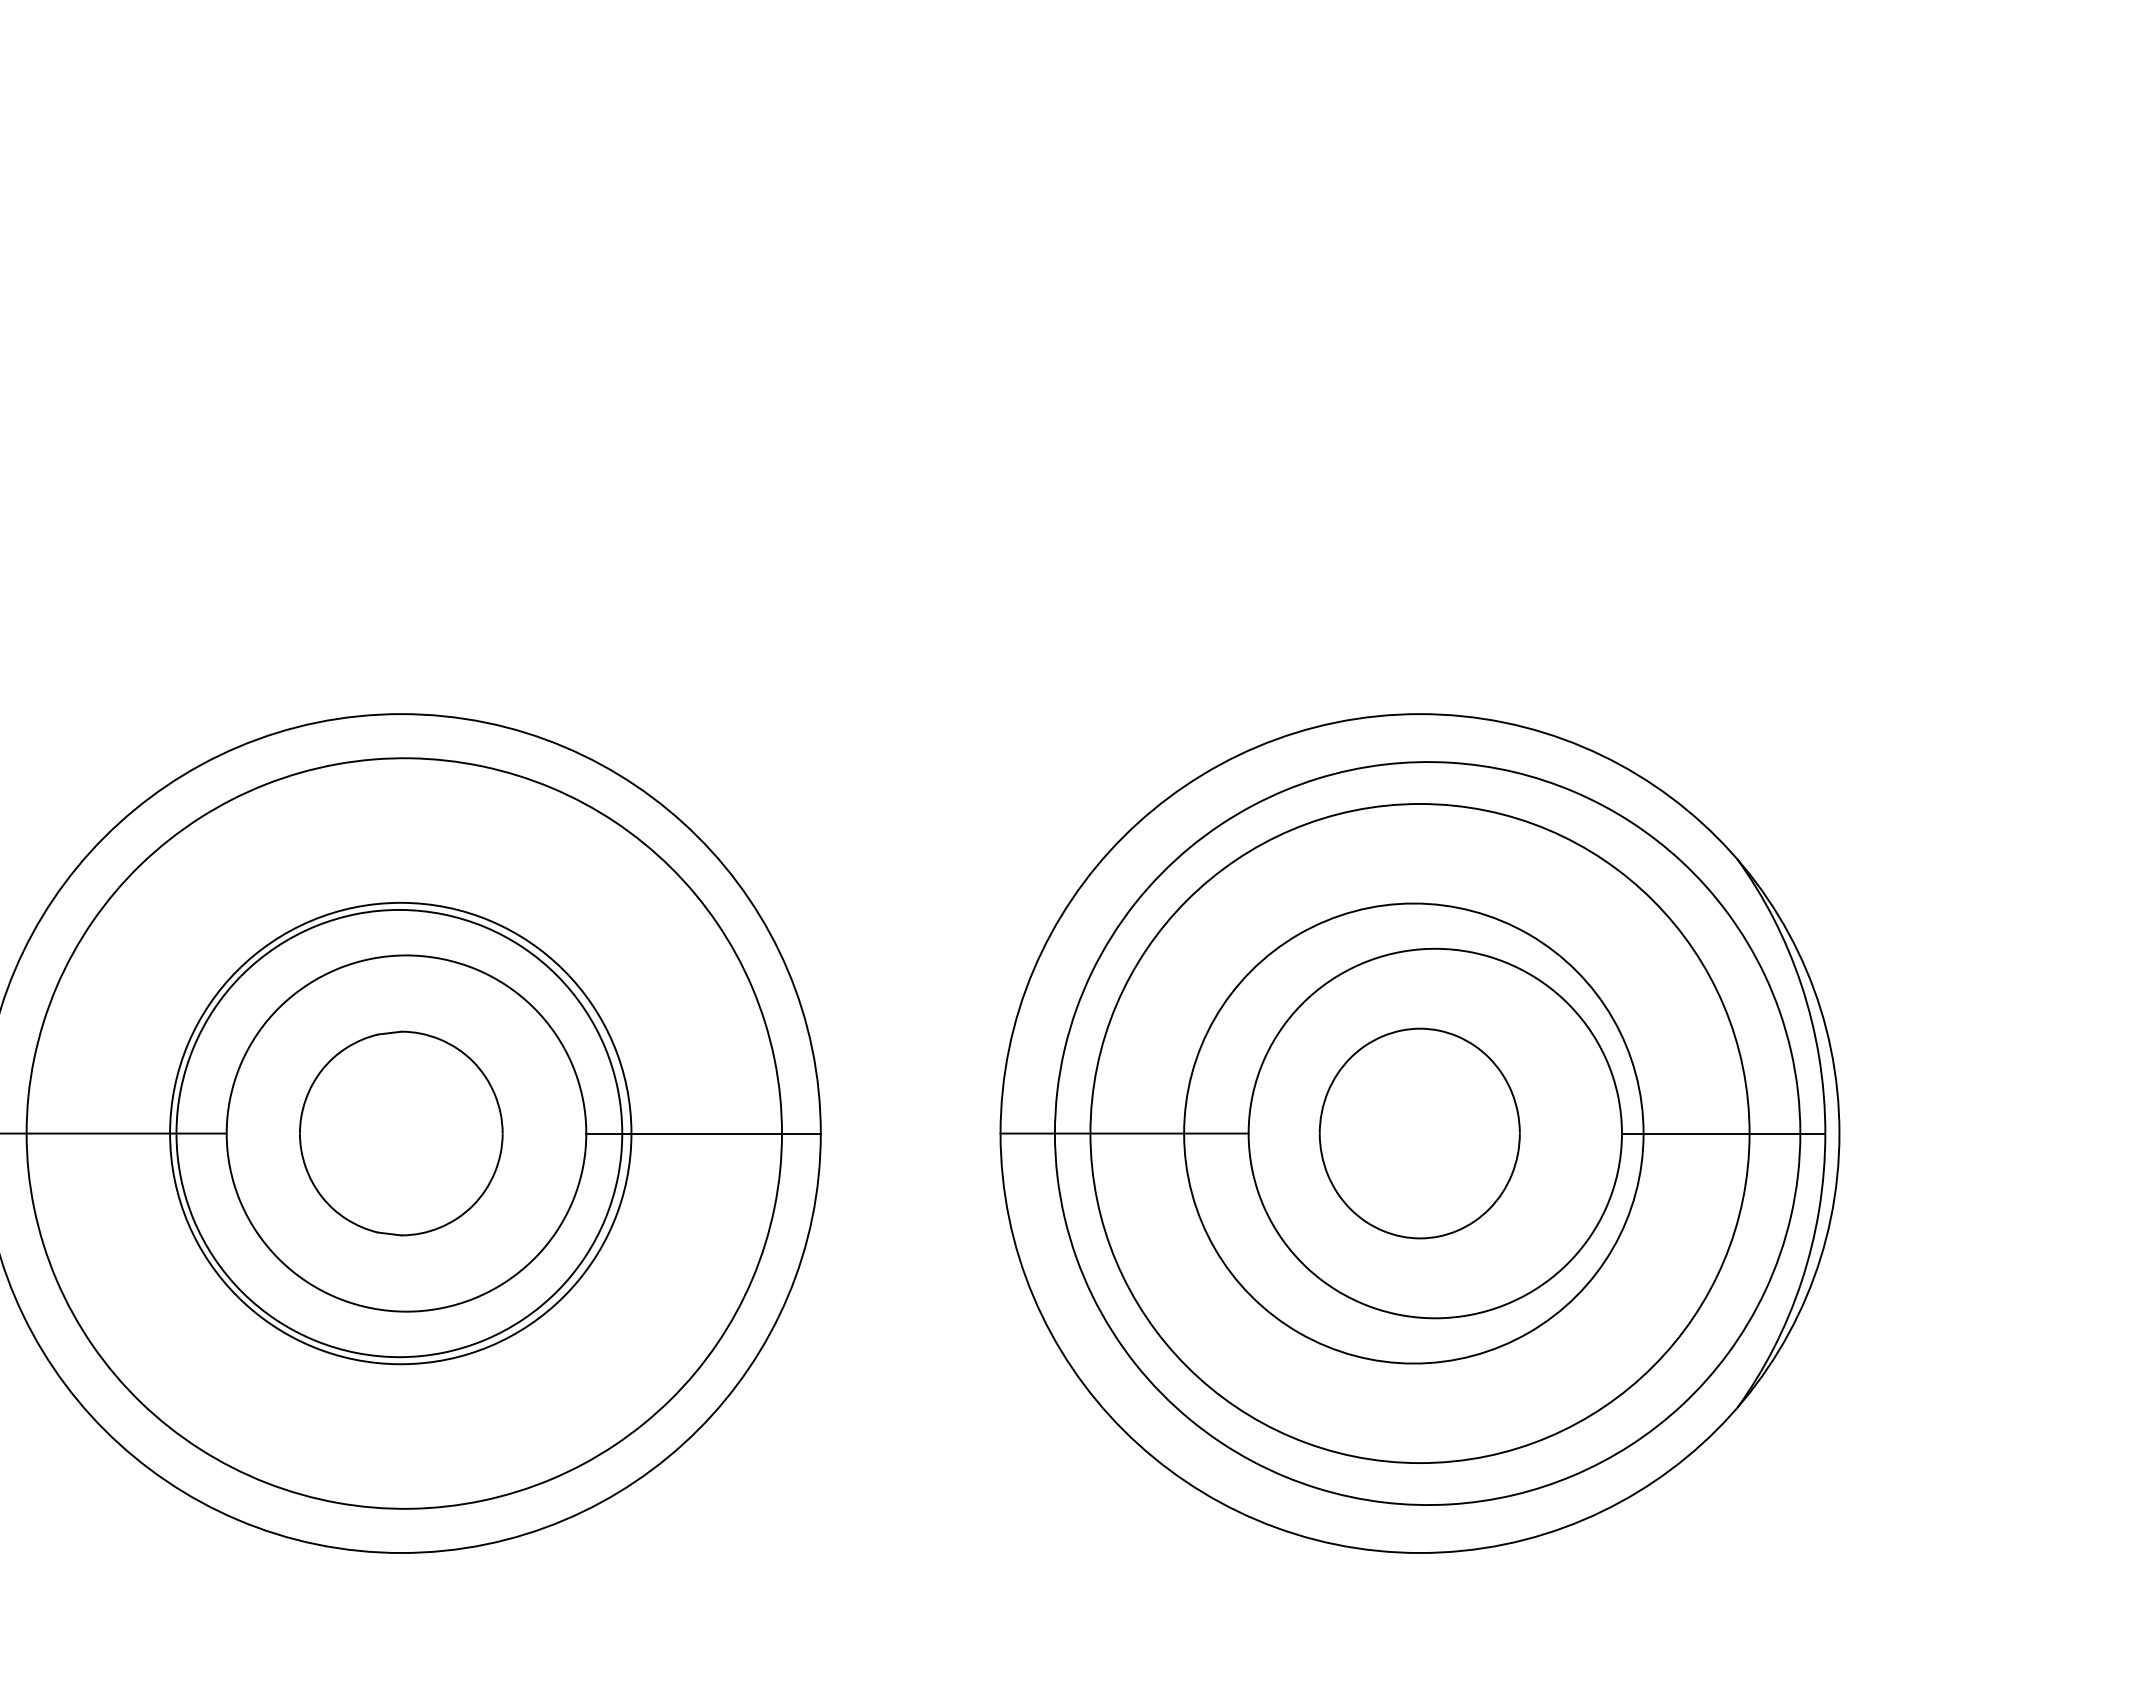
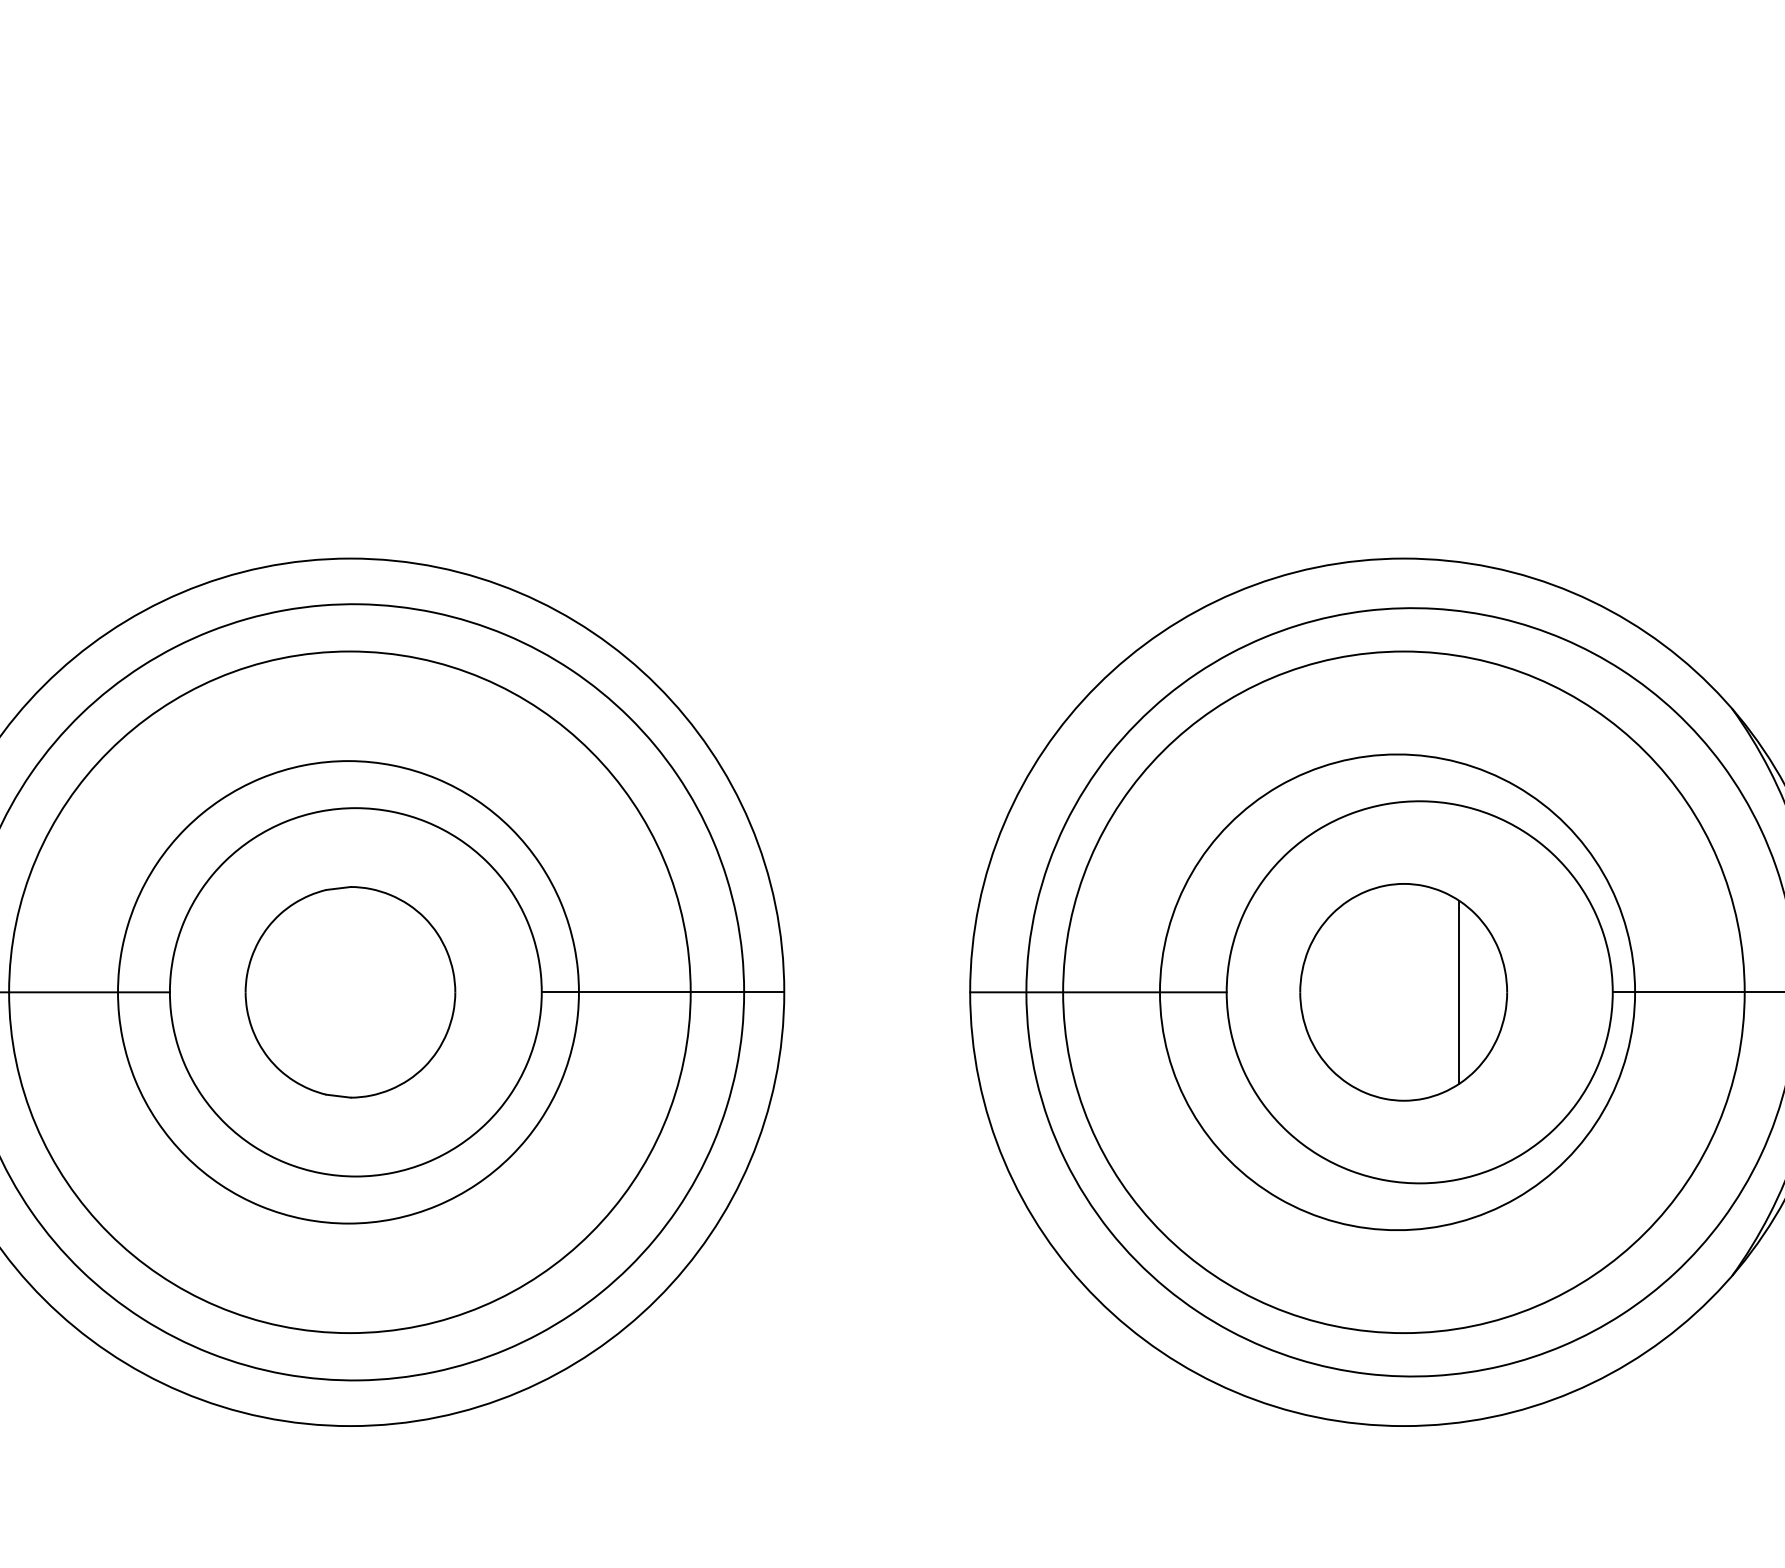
circle: (400, 1133) -> (349, 992), size x1.43
line: (1473, 1133) -> (1459, 992), added

